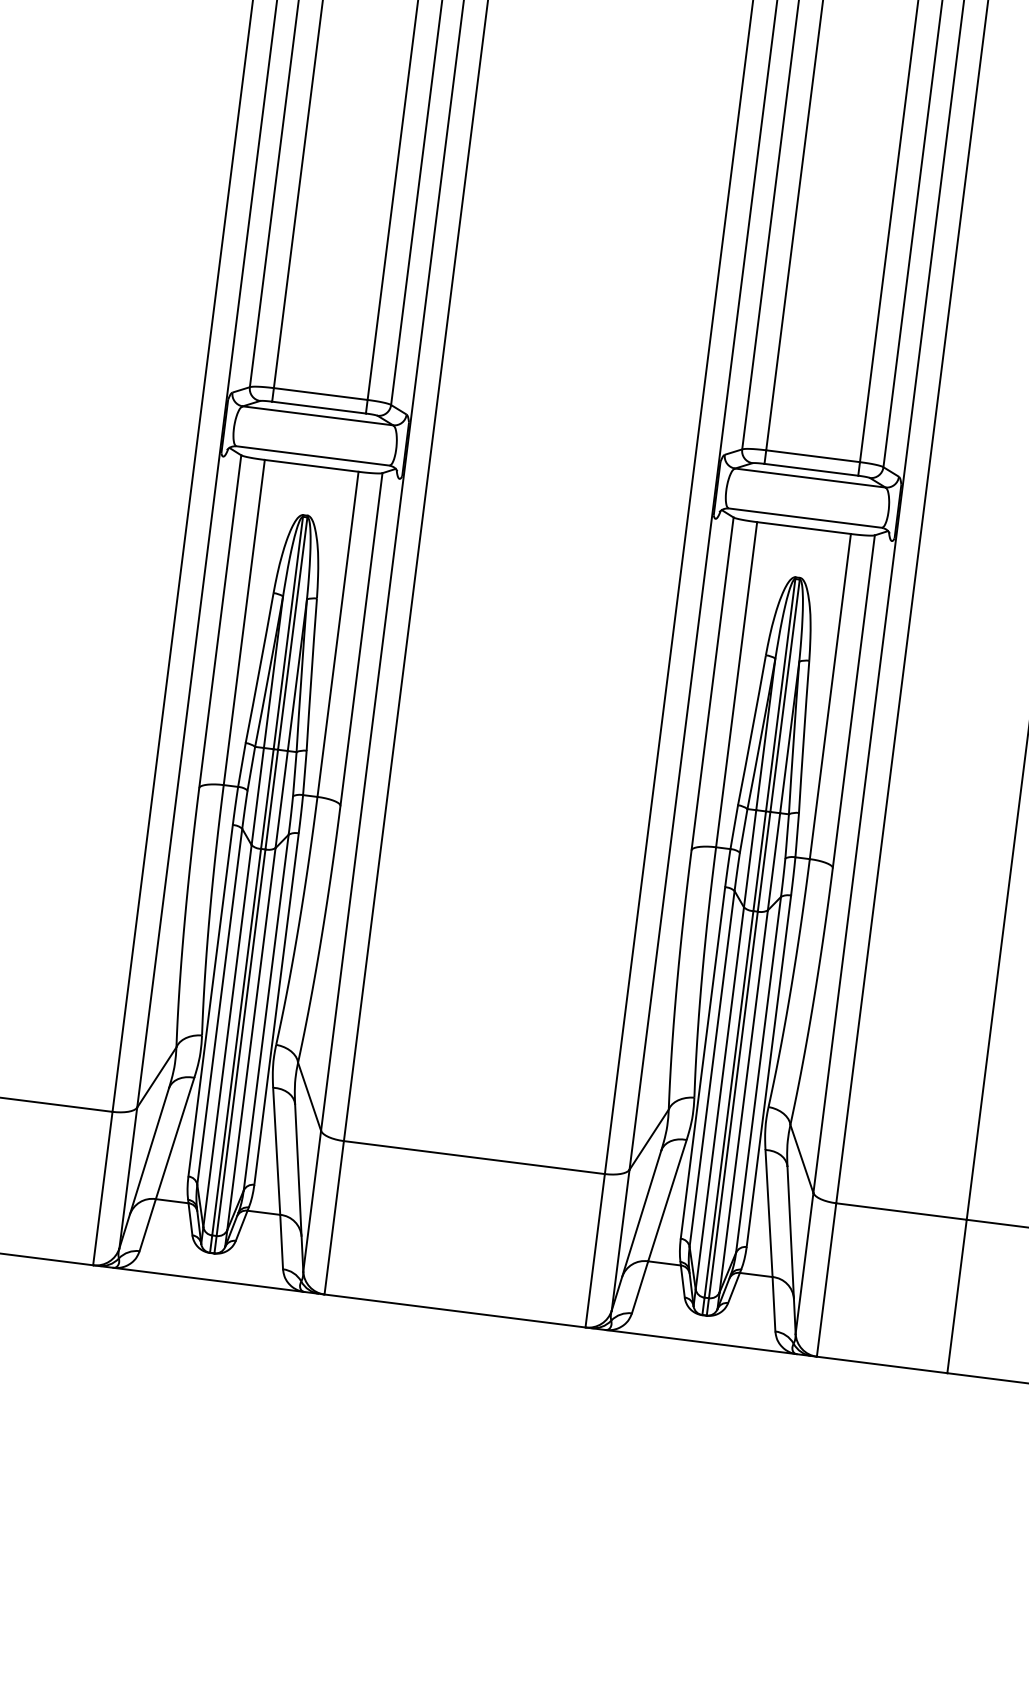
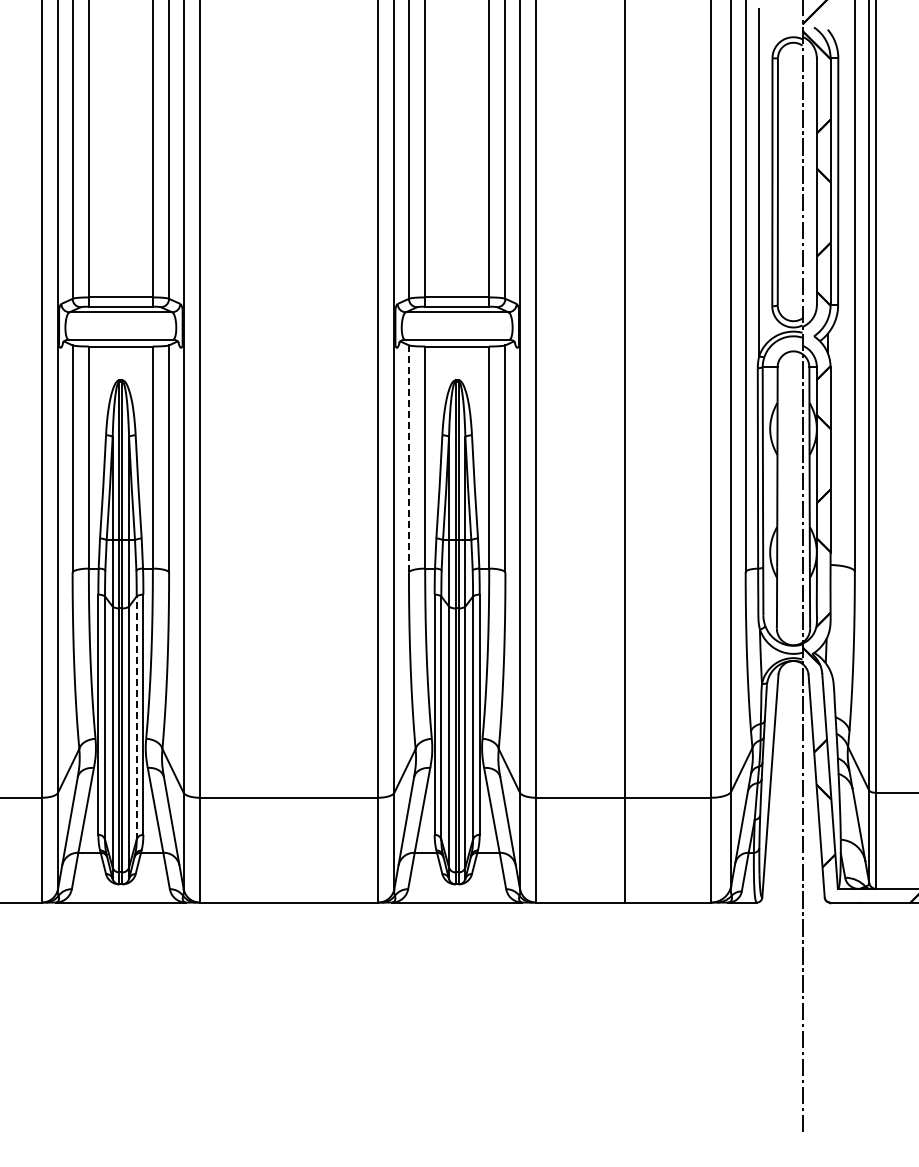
line: (712, 683) -> (408, 458), solid -> dashed
line: (265, 1013) -> (136, 718), solid -> dashed

